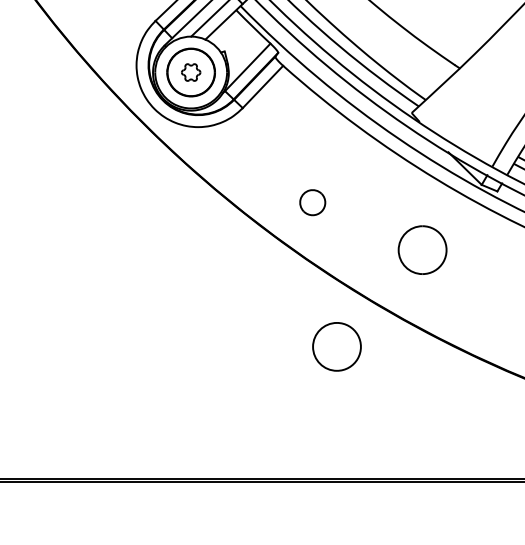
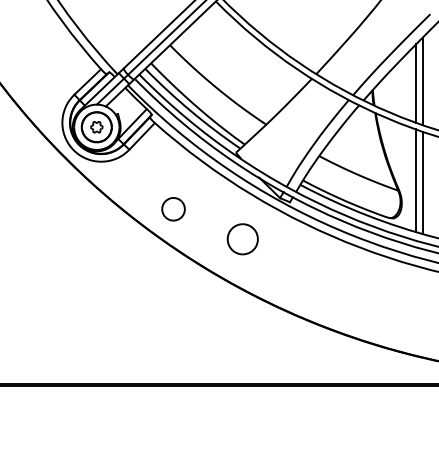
part: (312, 202) -> (173, 209), size x1.43
part: (336, 347) -> (188, 300), removed

